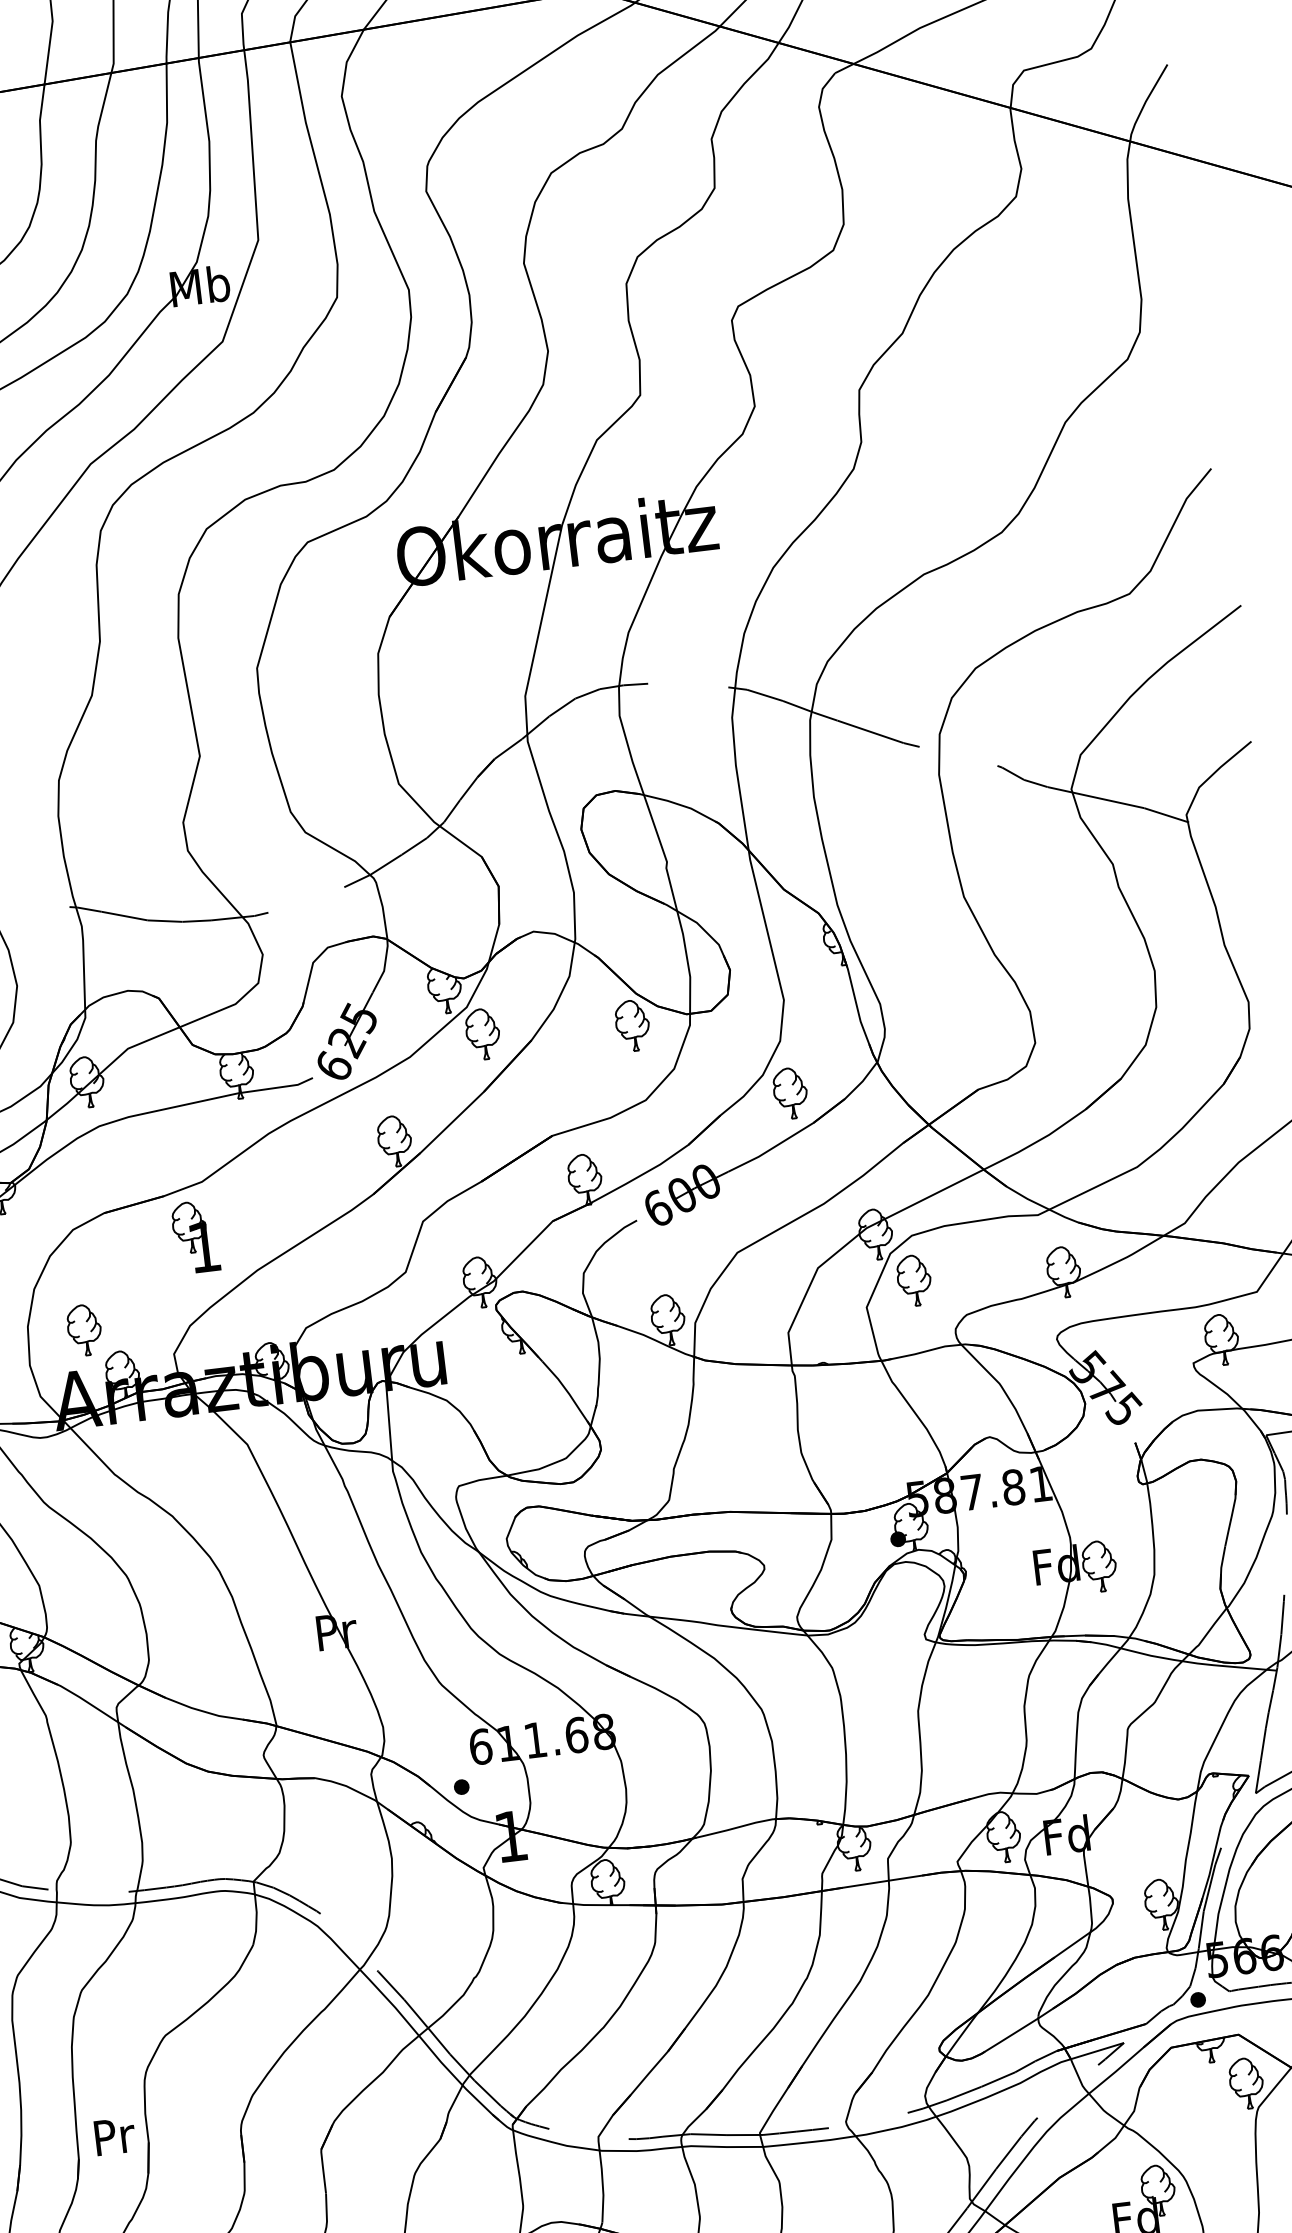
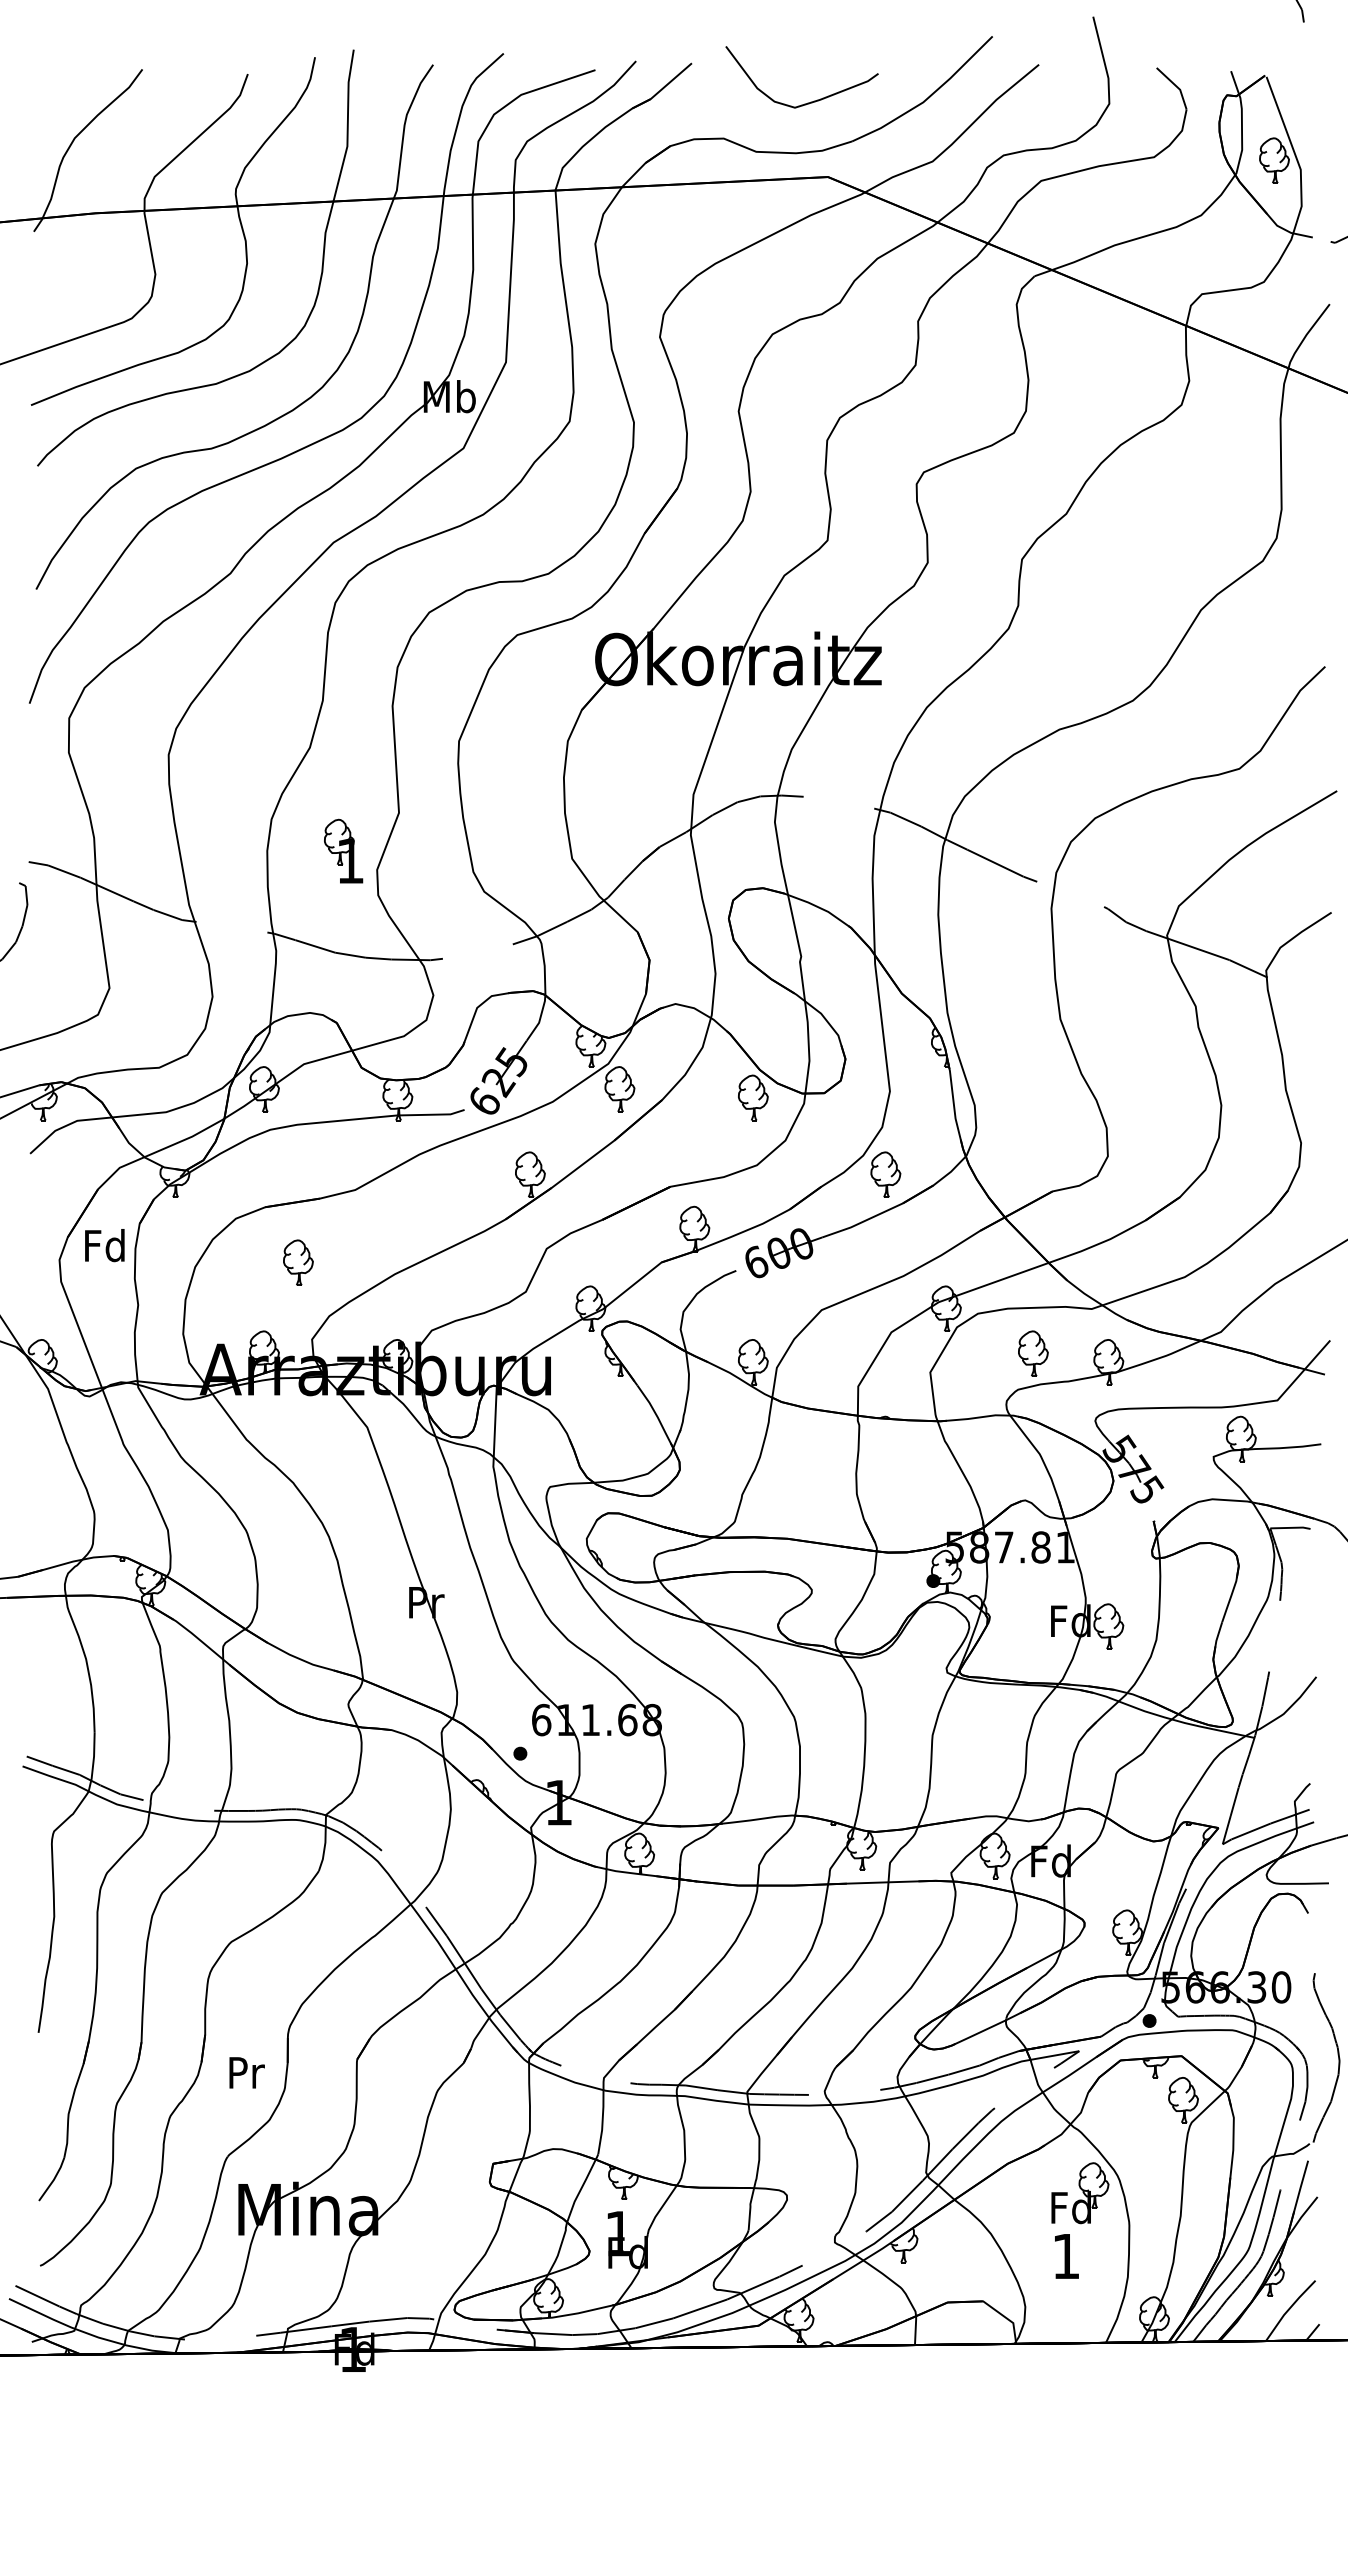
part: (195, 1236) -> (343, 850), moved
part: (914, 1280) -> (1033, 1353), moved
part: (84, 1329) -> (298, 1262), moved
text: (114, 2136) -> (246, 2072), moved

